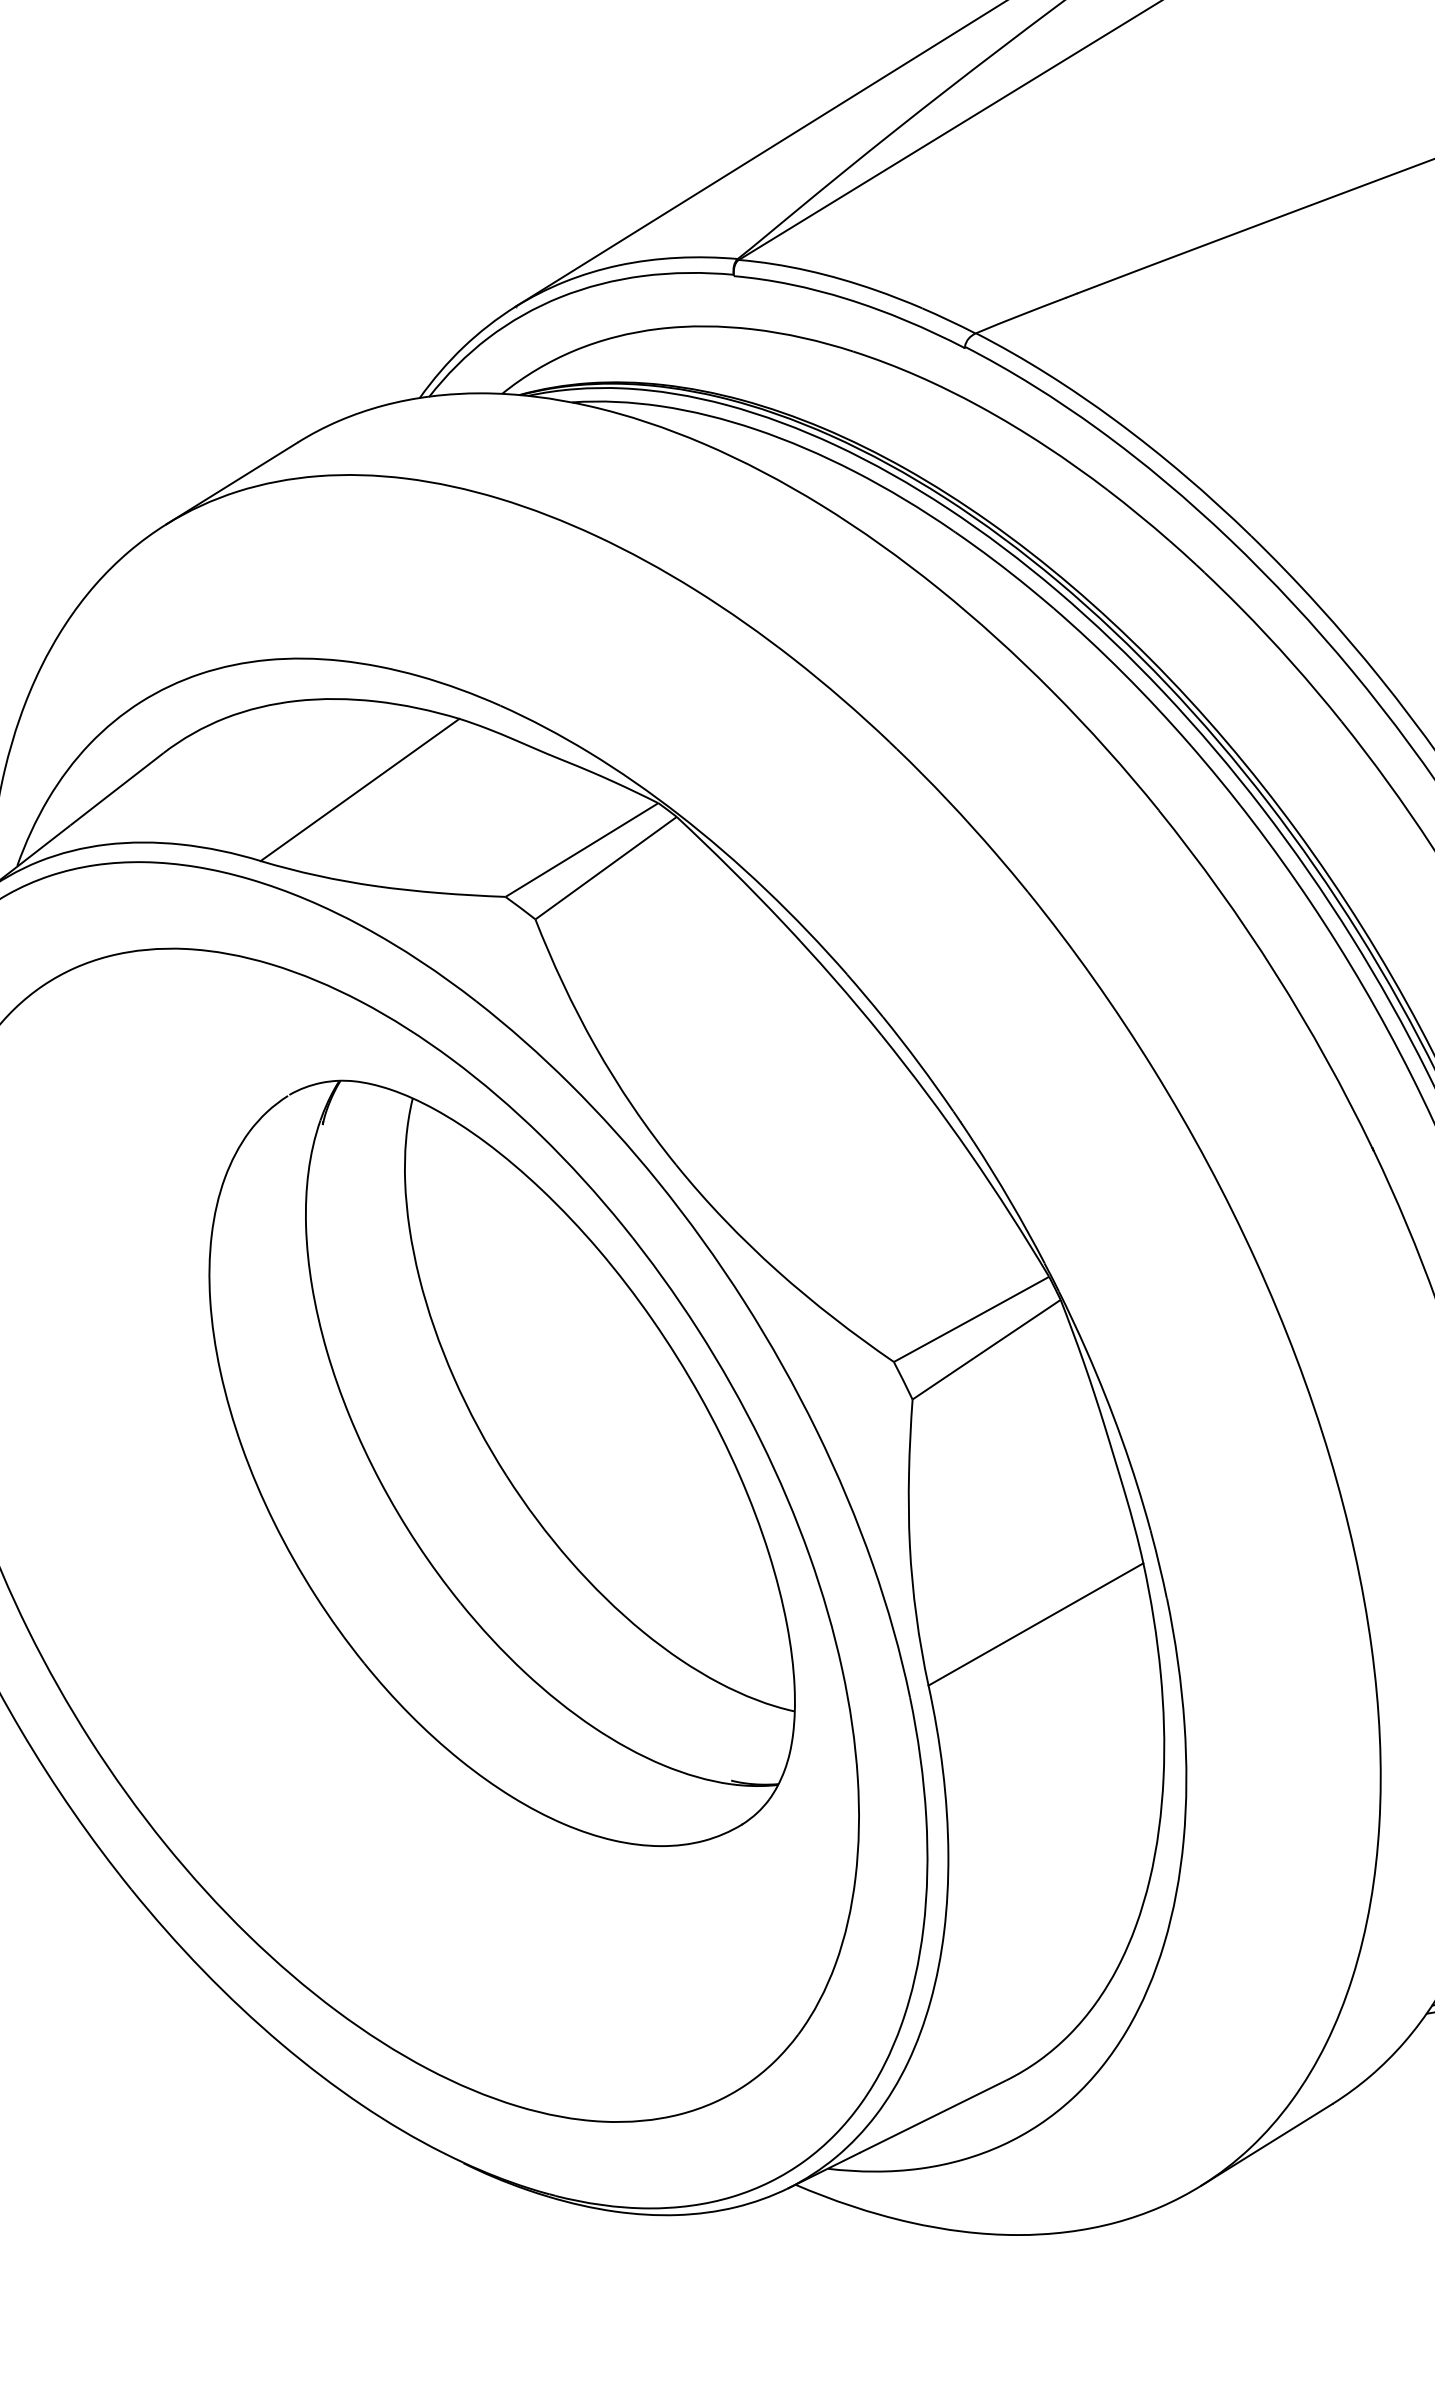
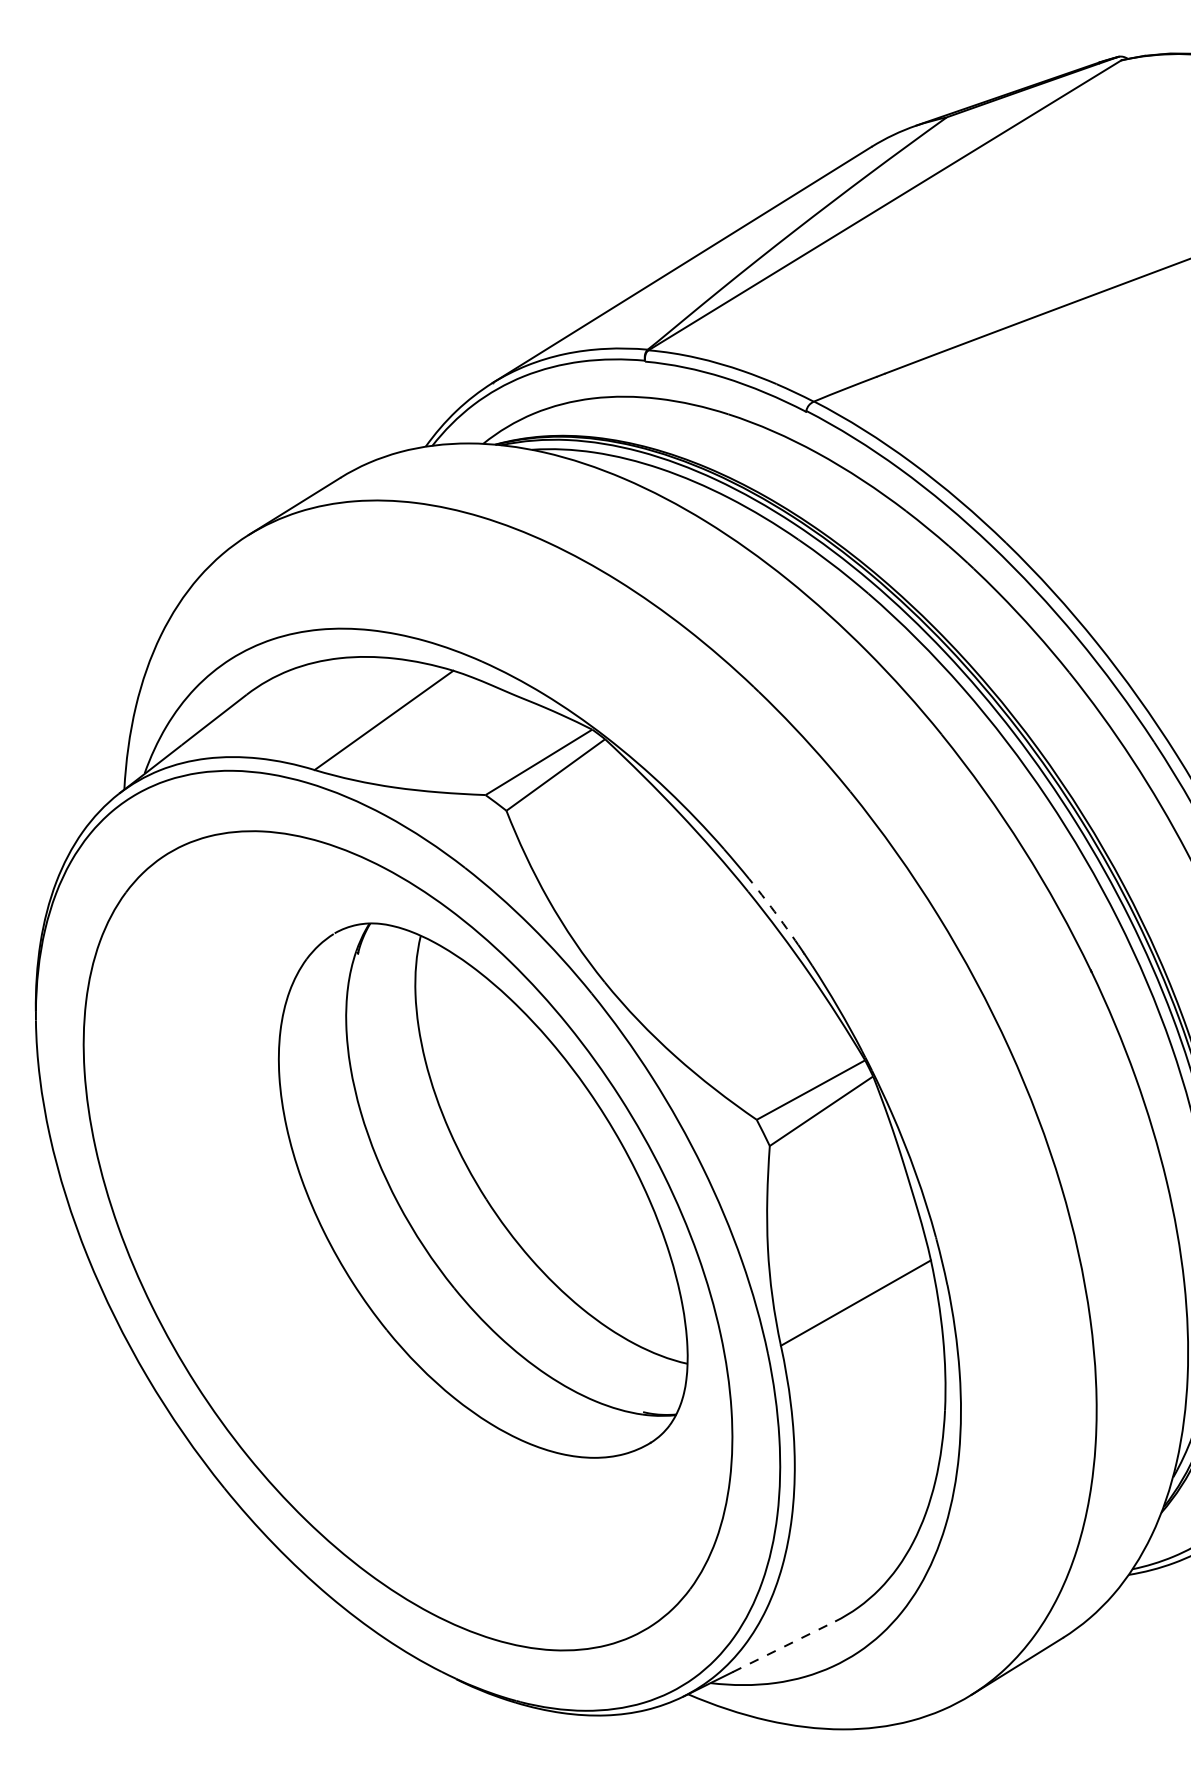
arc: (919, 1063) -> (774, 911), solid -> dashed
line: (933, 2116) -> (784, 1646), solid -> dashed

